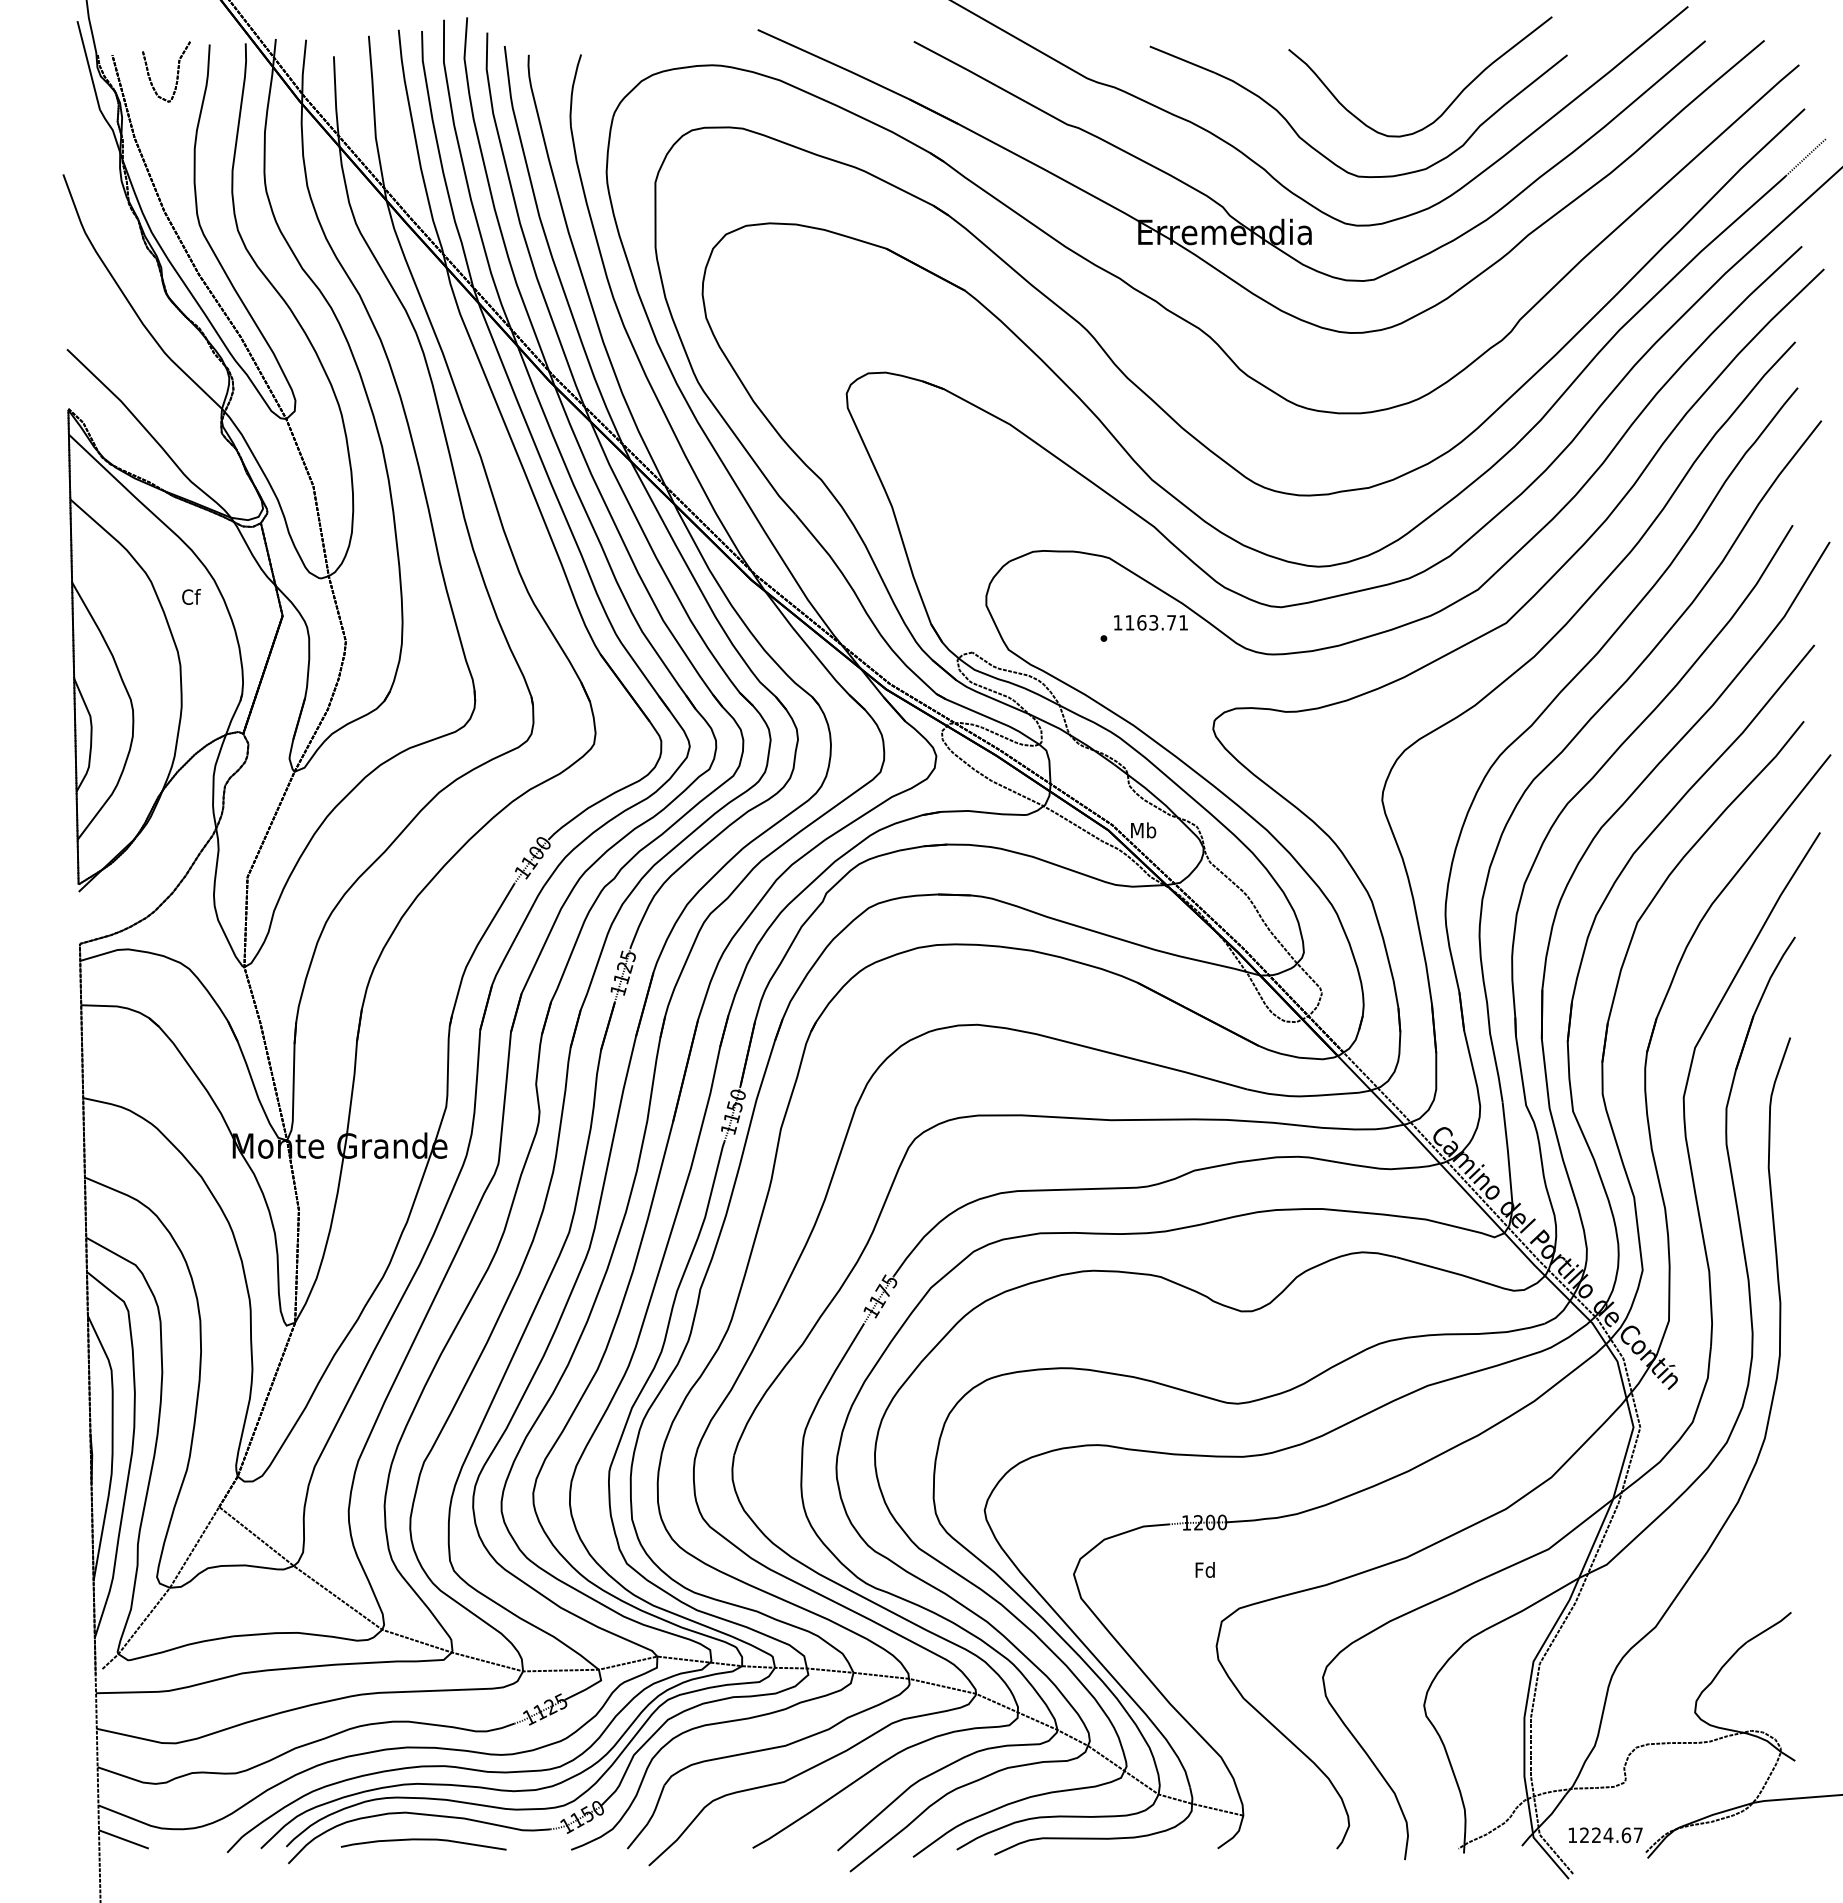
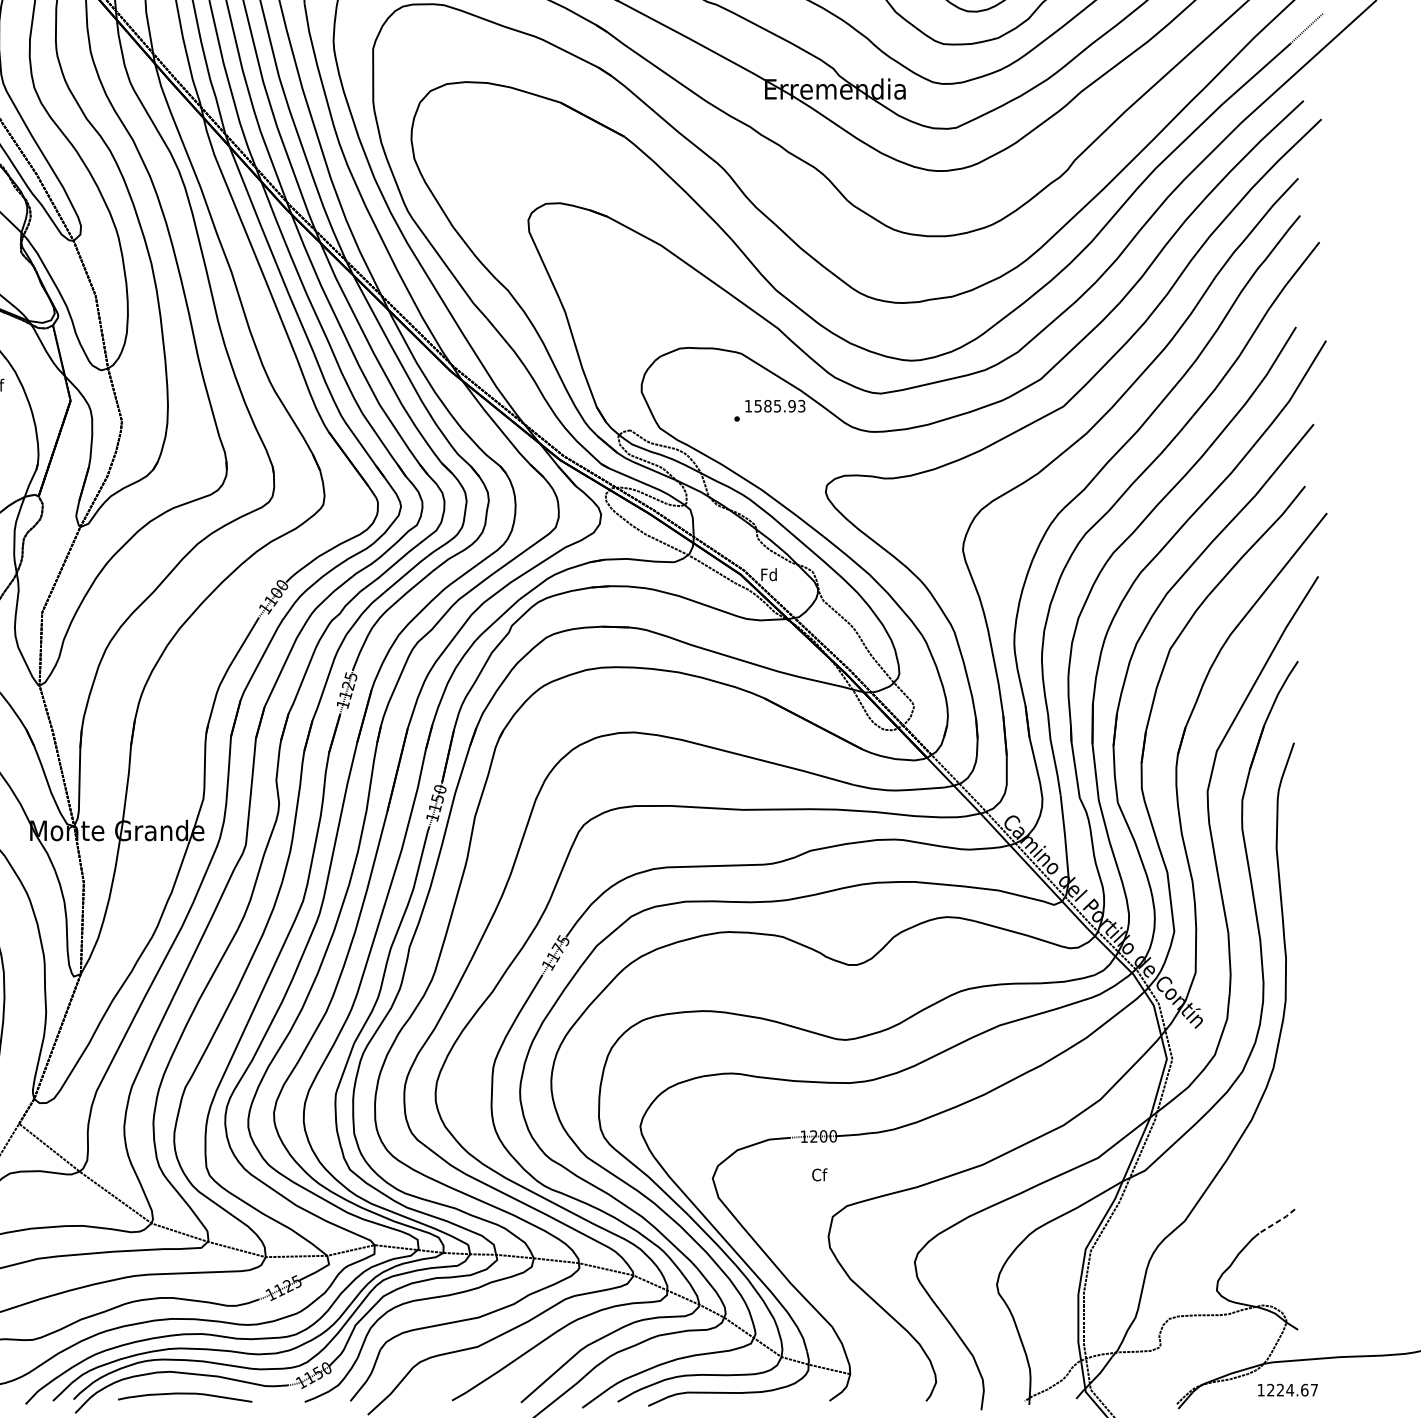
text: (1156, 622) -> (779, 405), 1163.71 -> 1585.93
text: (1143, 830) -> (769, 574), Mb -> Fd
text: (1205, 1569) -> (819, 1174), Fd -> Cf
line: (1769, 1627) -> (1277, 1221), solid -> dashed
text: (1605, 1835) -> (1287, 1390), moved

